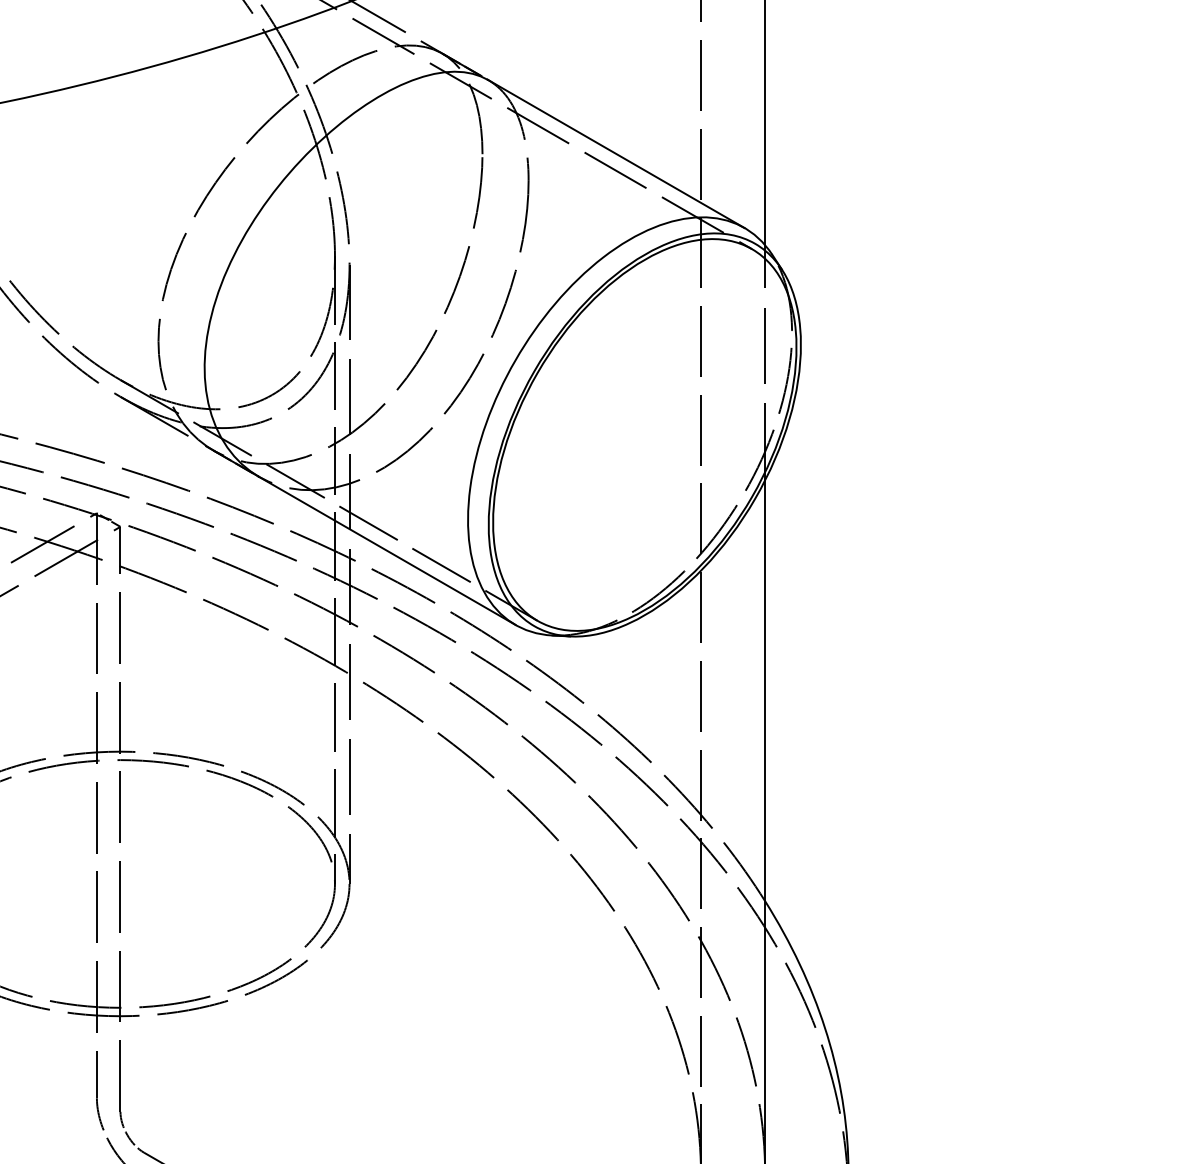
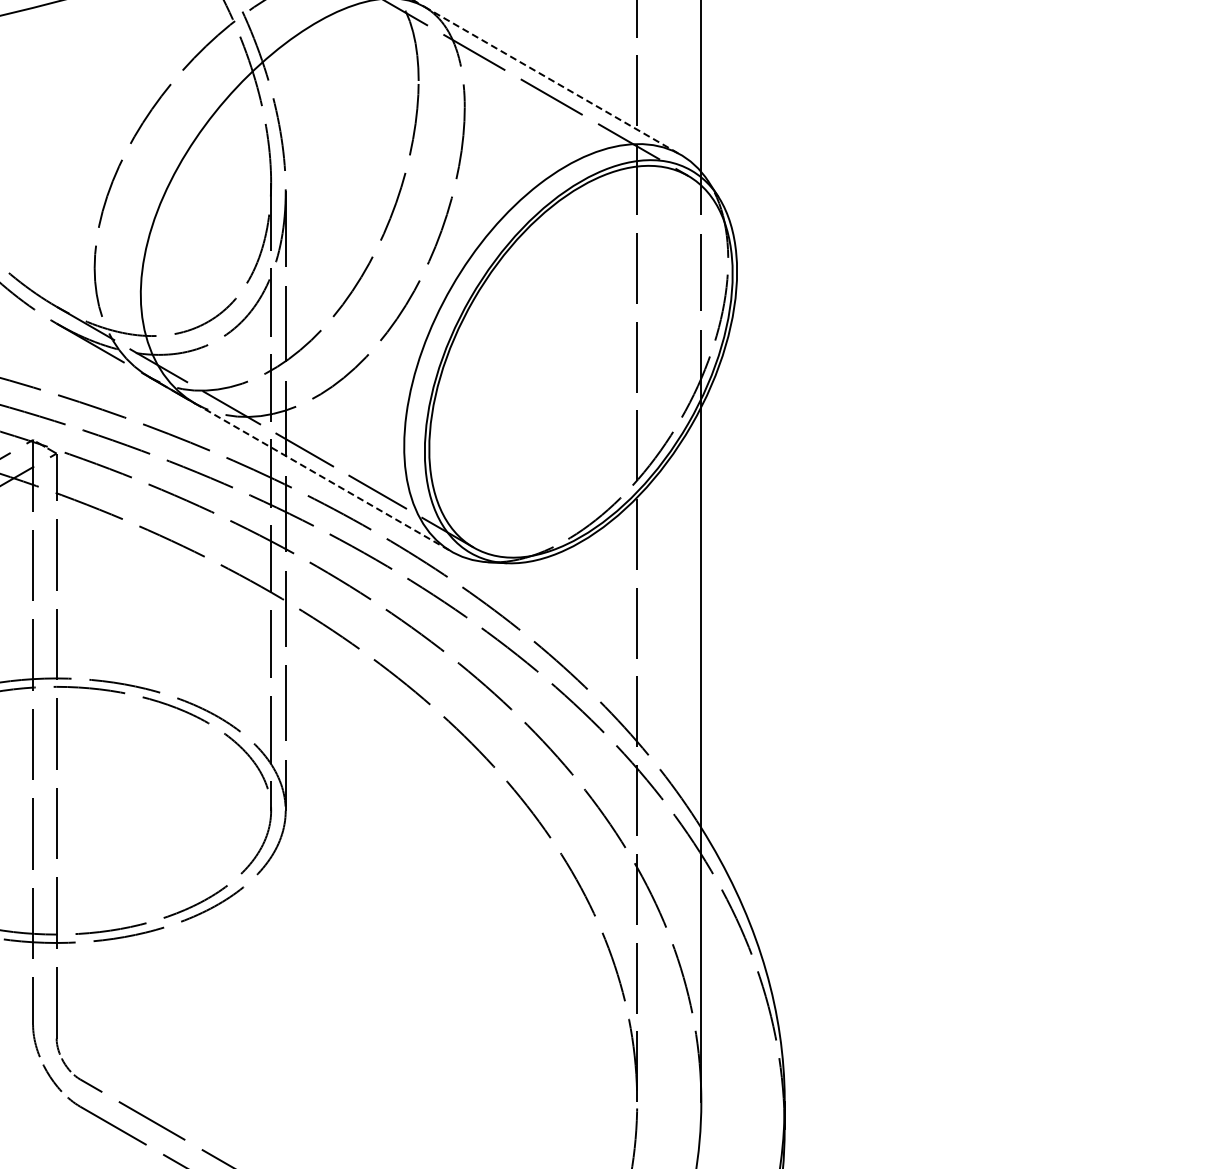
line: (616, 153) -> (552, 80), solid -> dashed
line: (387, 550) -> (323, 477), solid -> dashed

